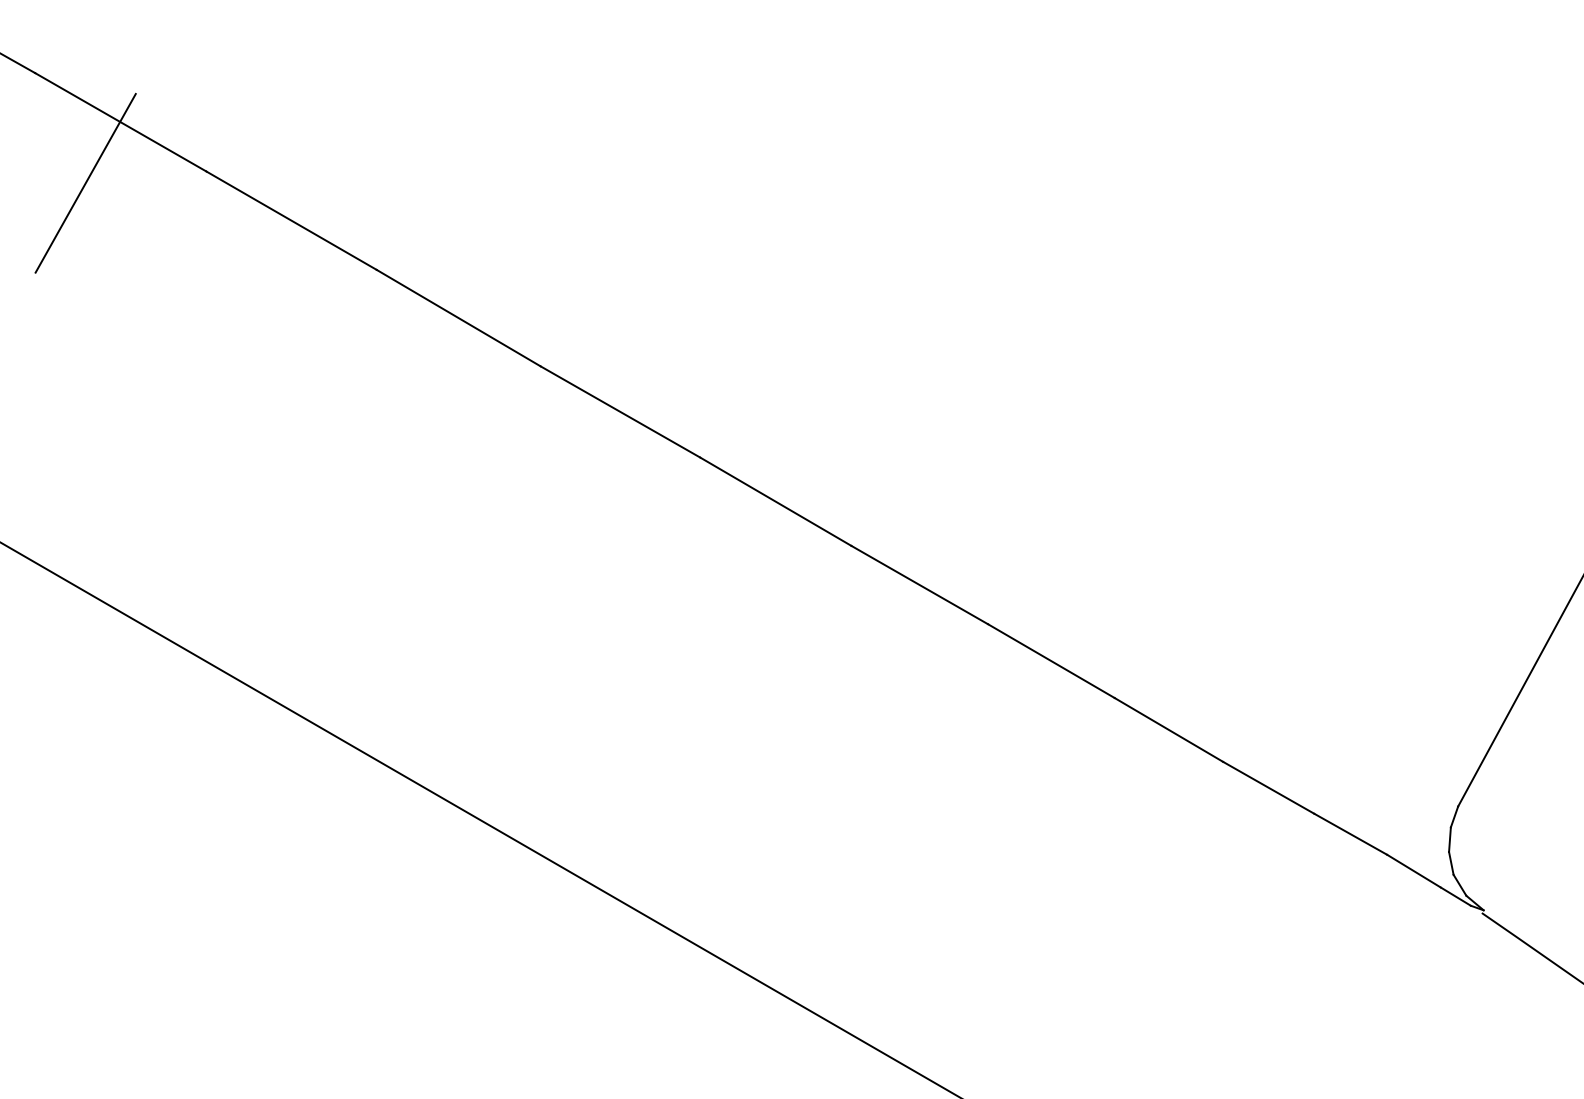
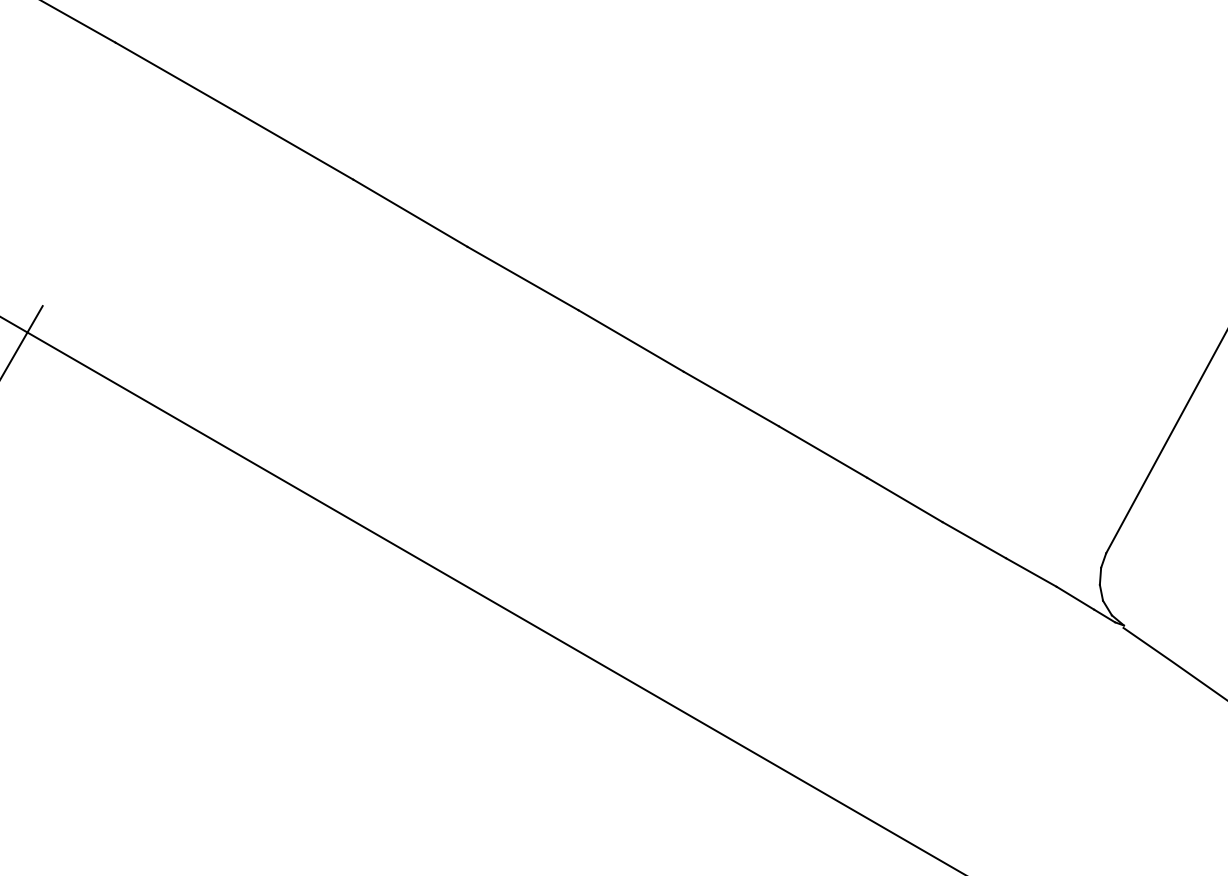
line: (85, 183) -> (150, 119), removed

